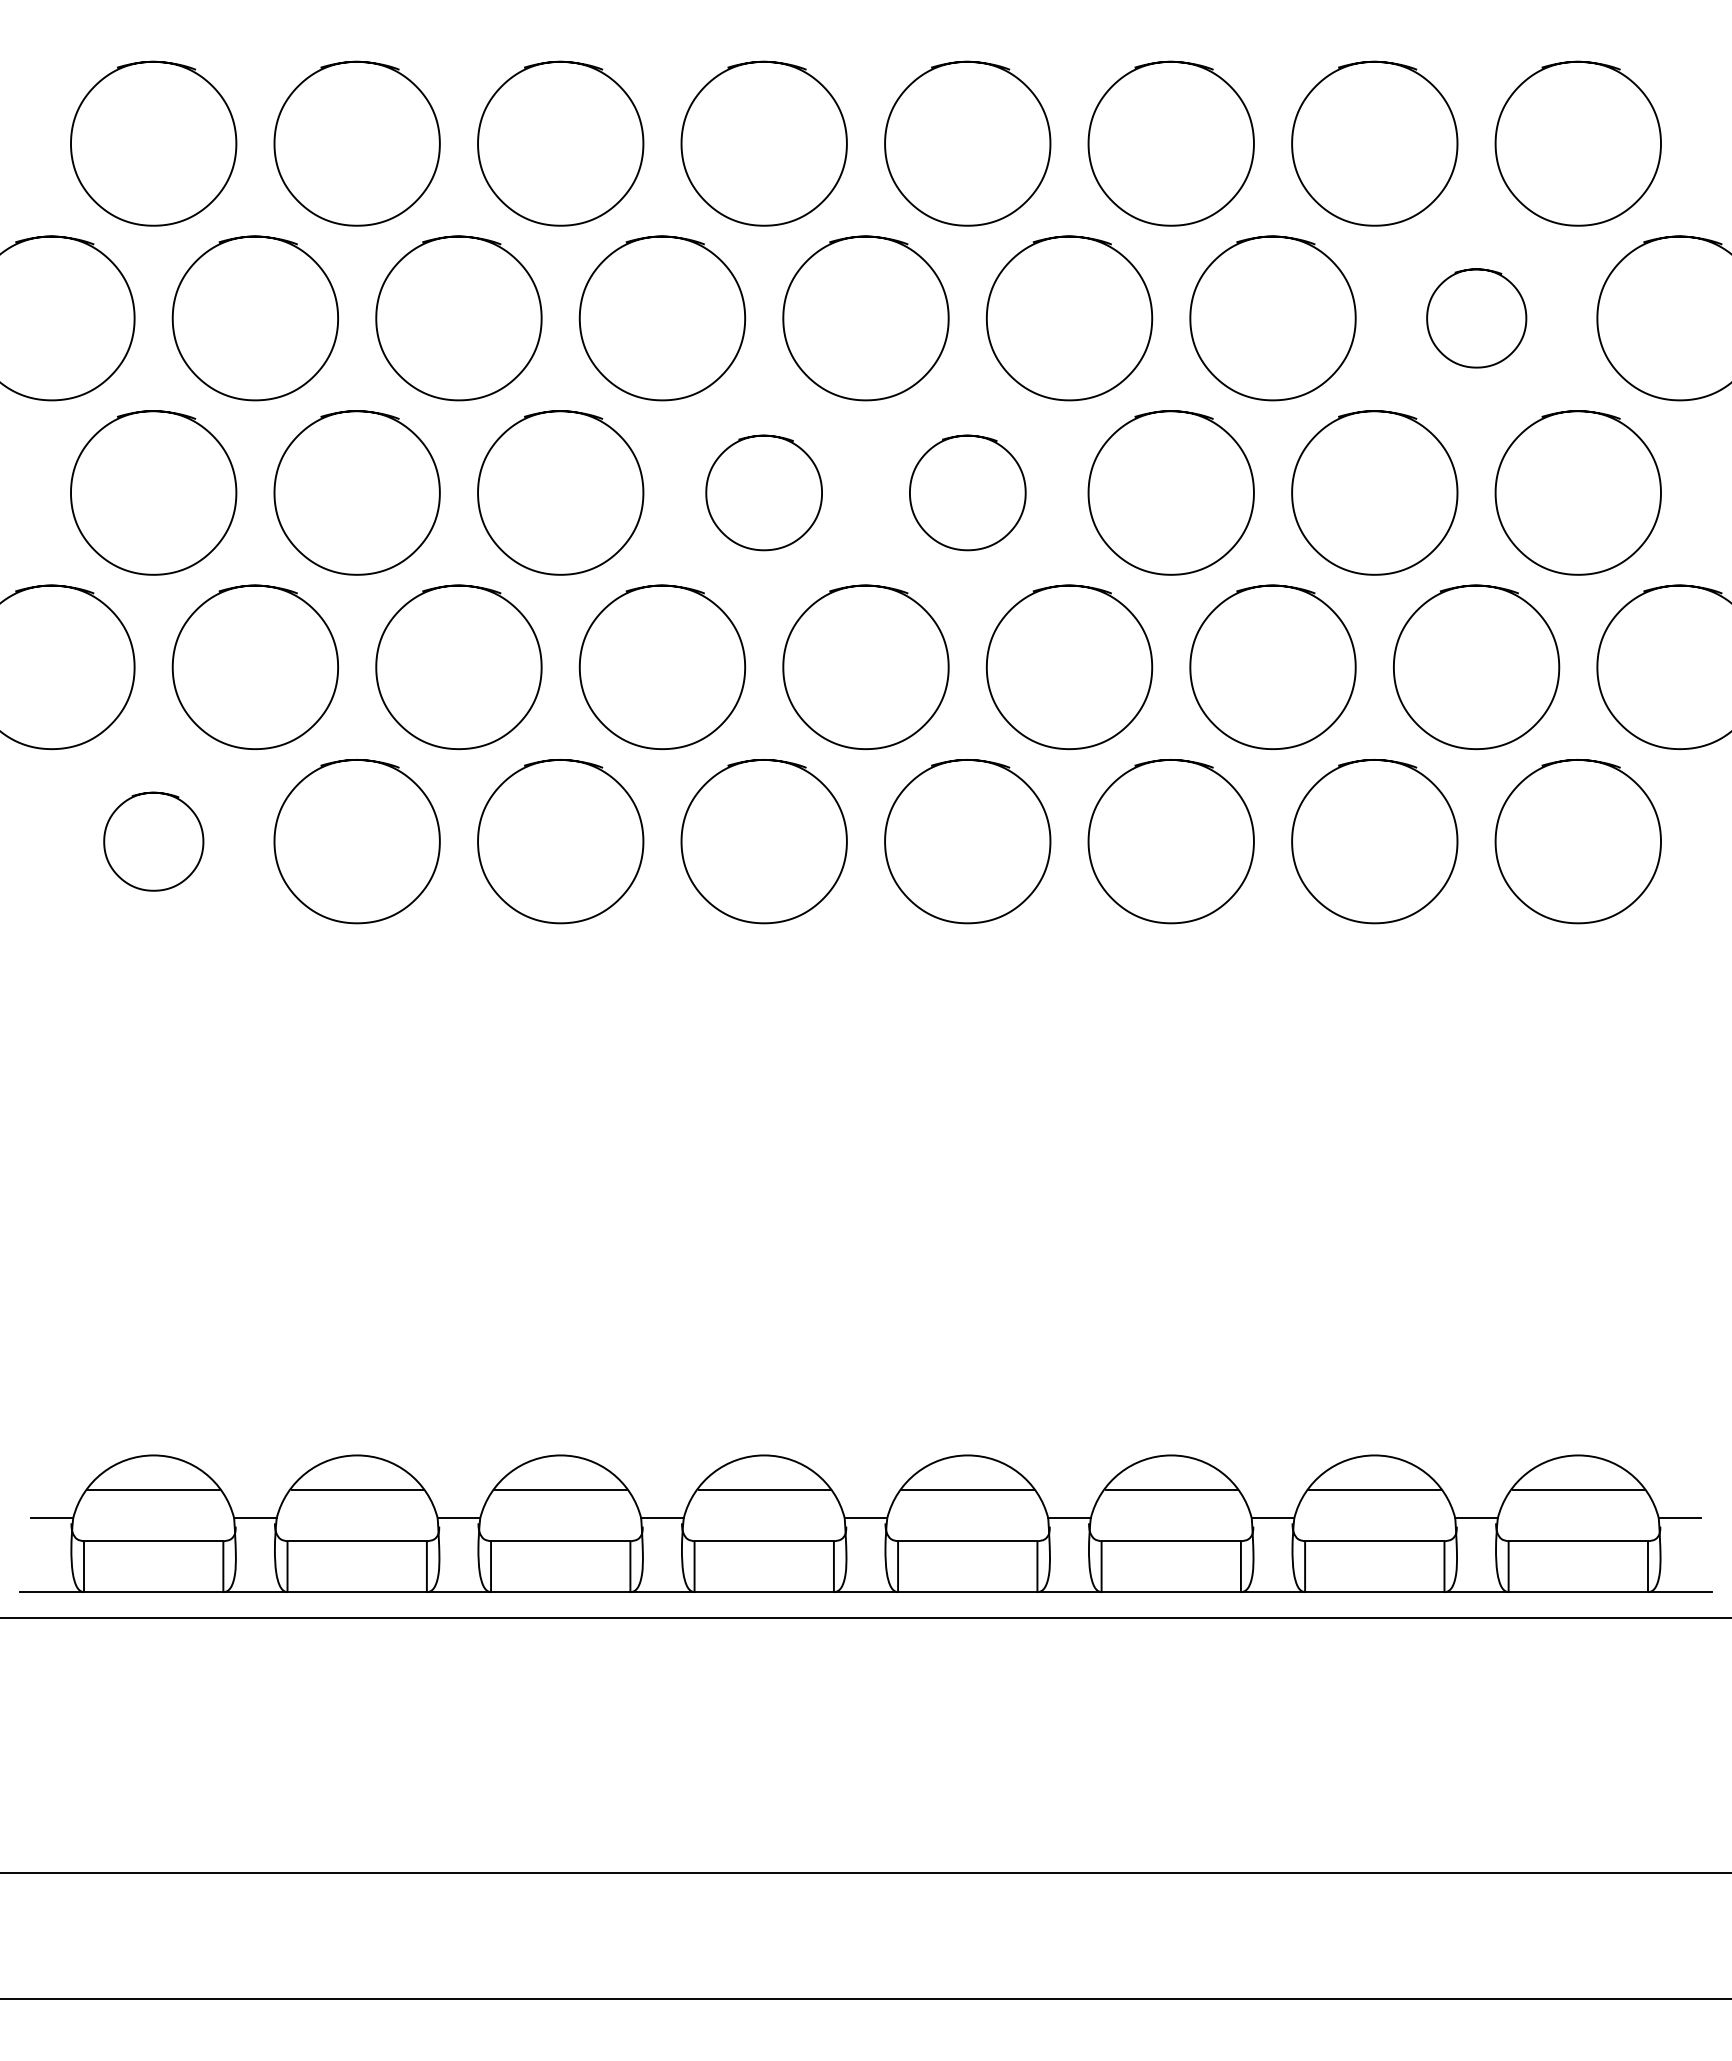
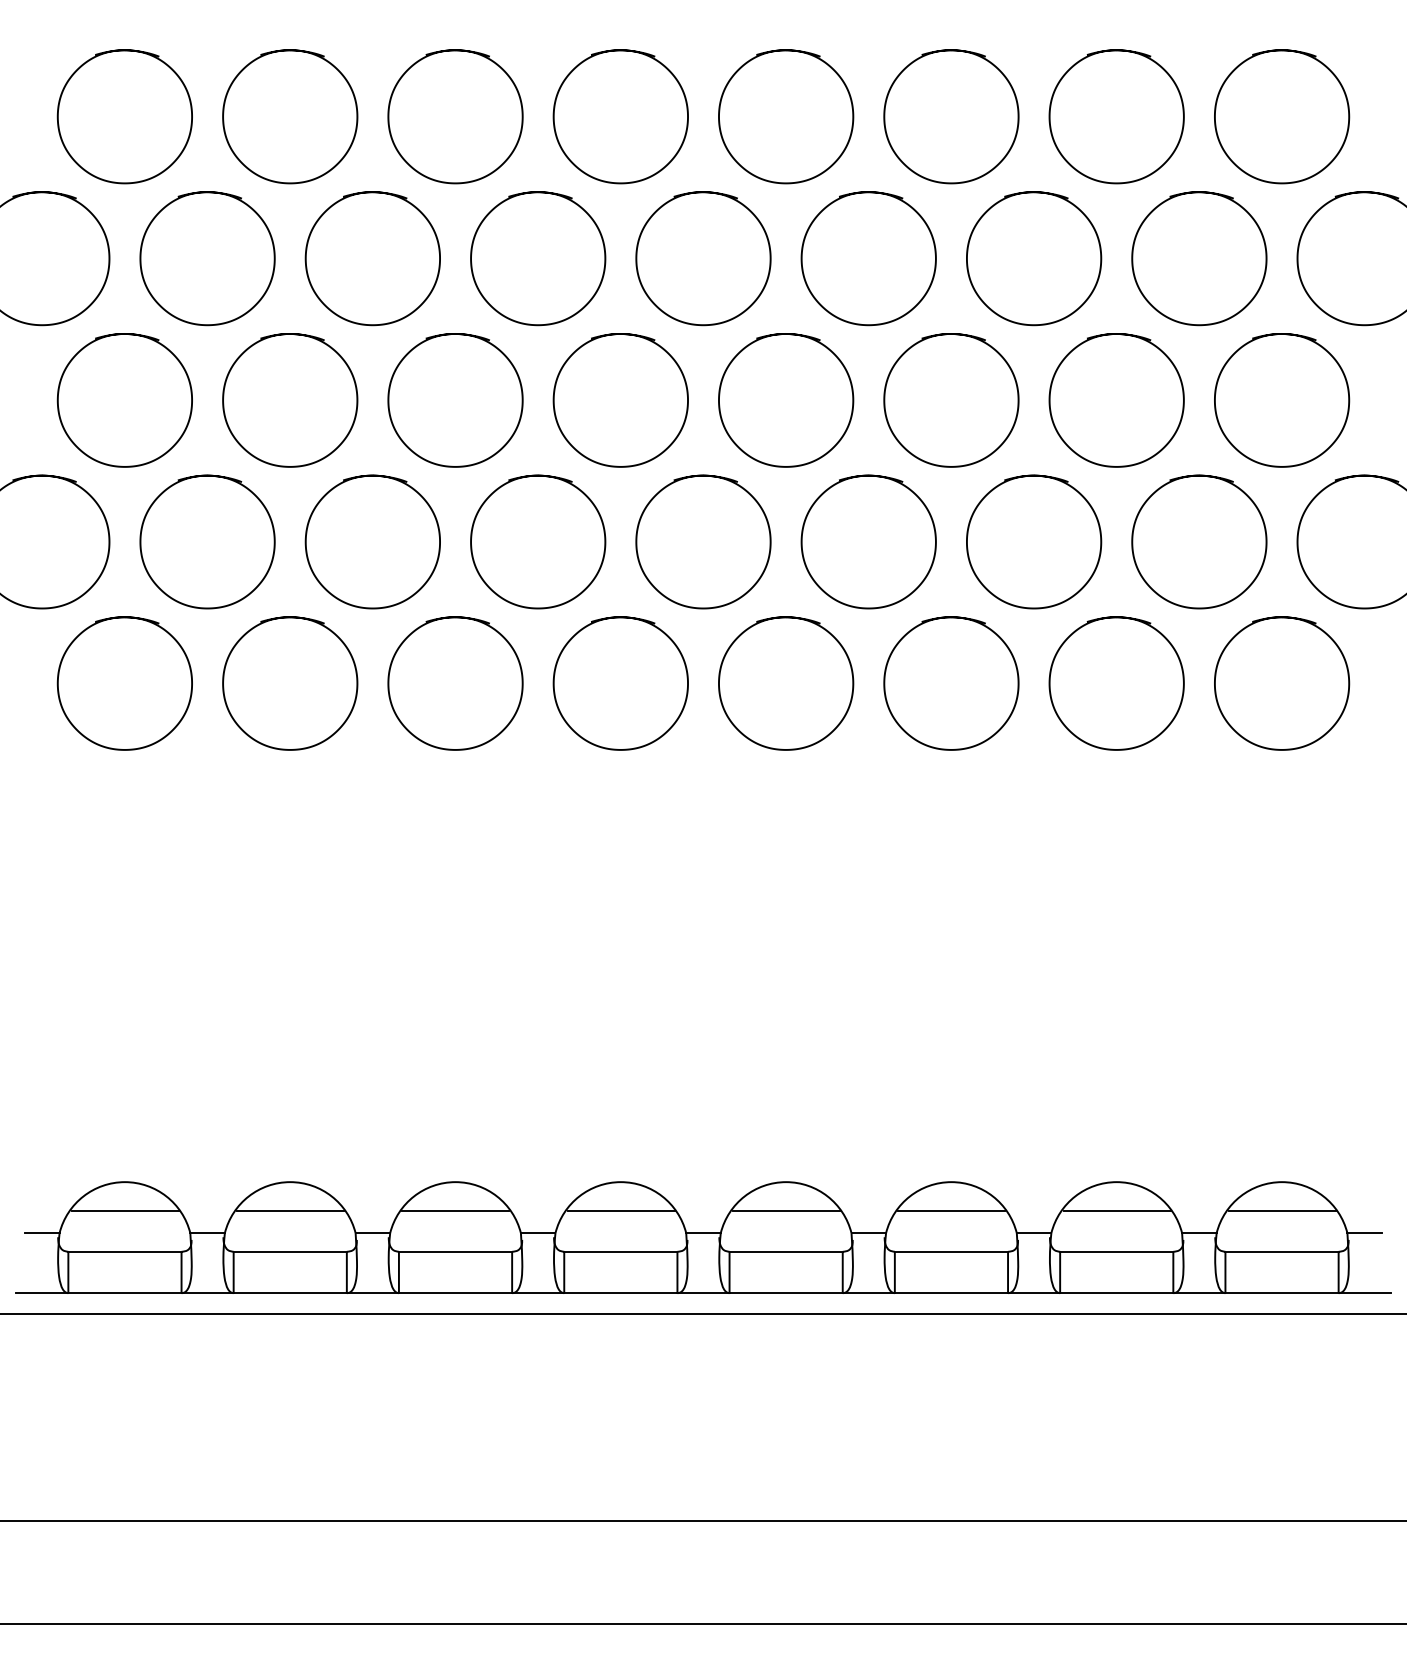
part: (1476, 318) -> (1199, 258), size x1.67
part: (763, 492) -> (620, 400), size x1.43
part: (967, 492) -> (785, 400), size x1.43
part: (153, 841) -> (124, 683), size x1.67

